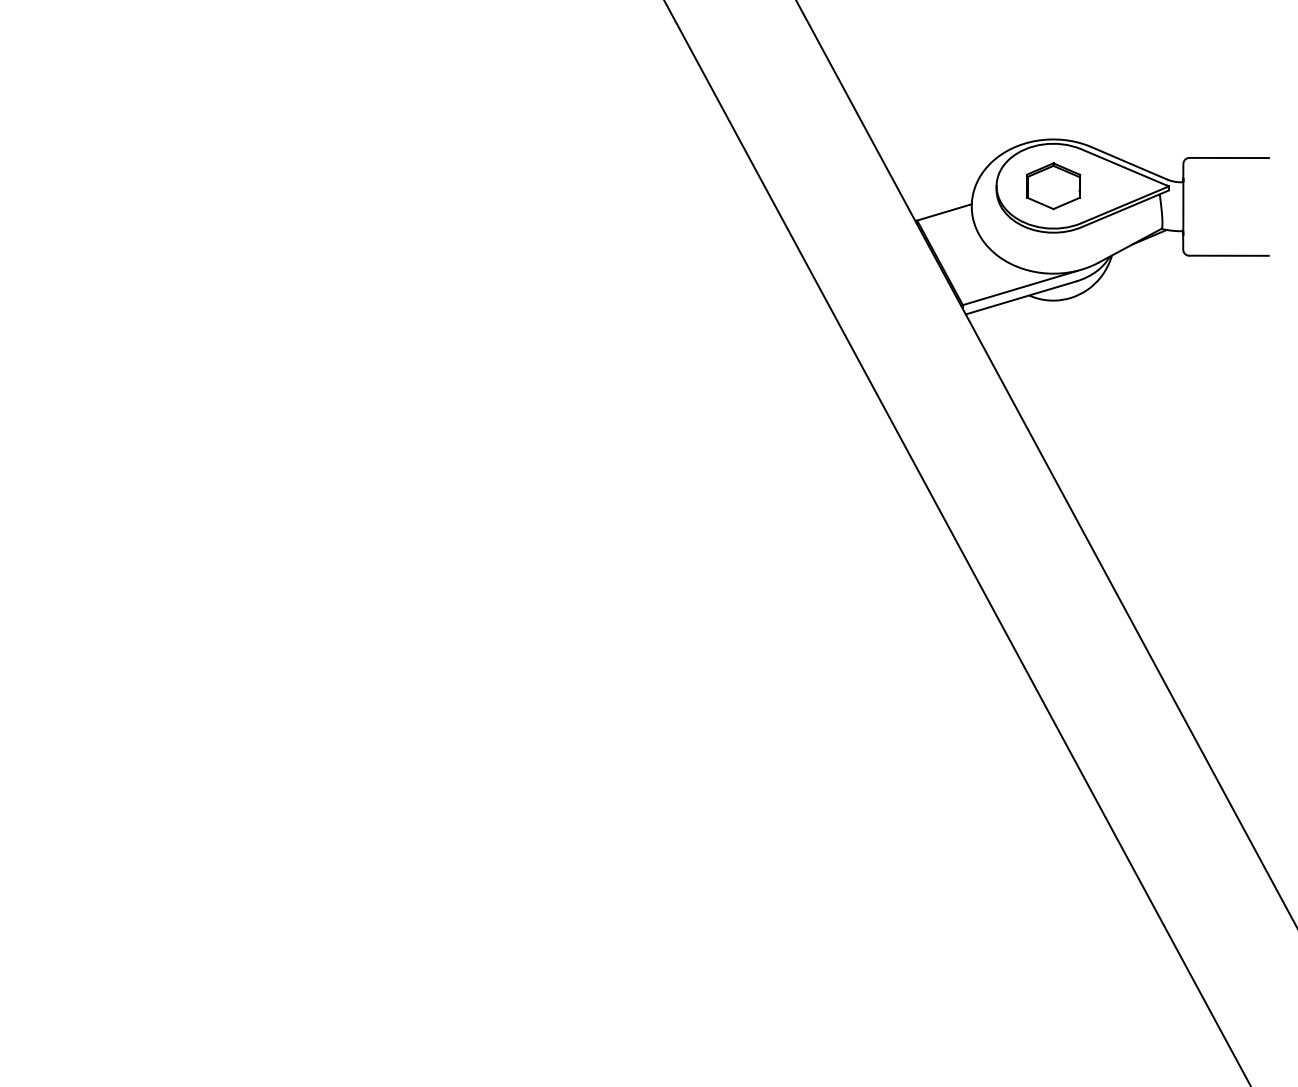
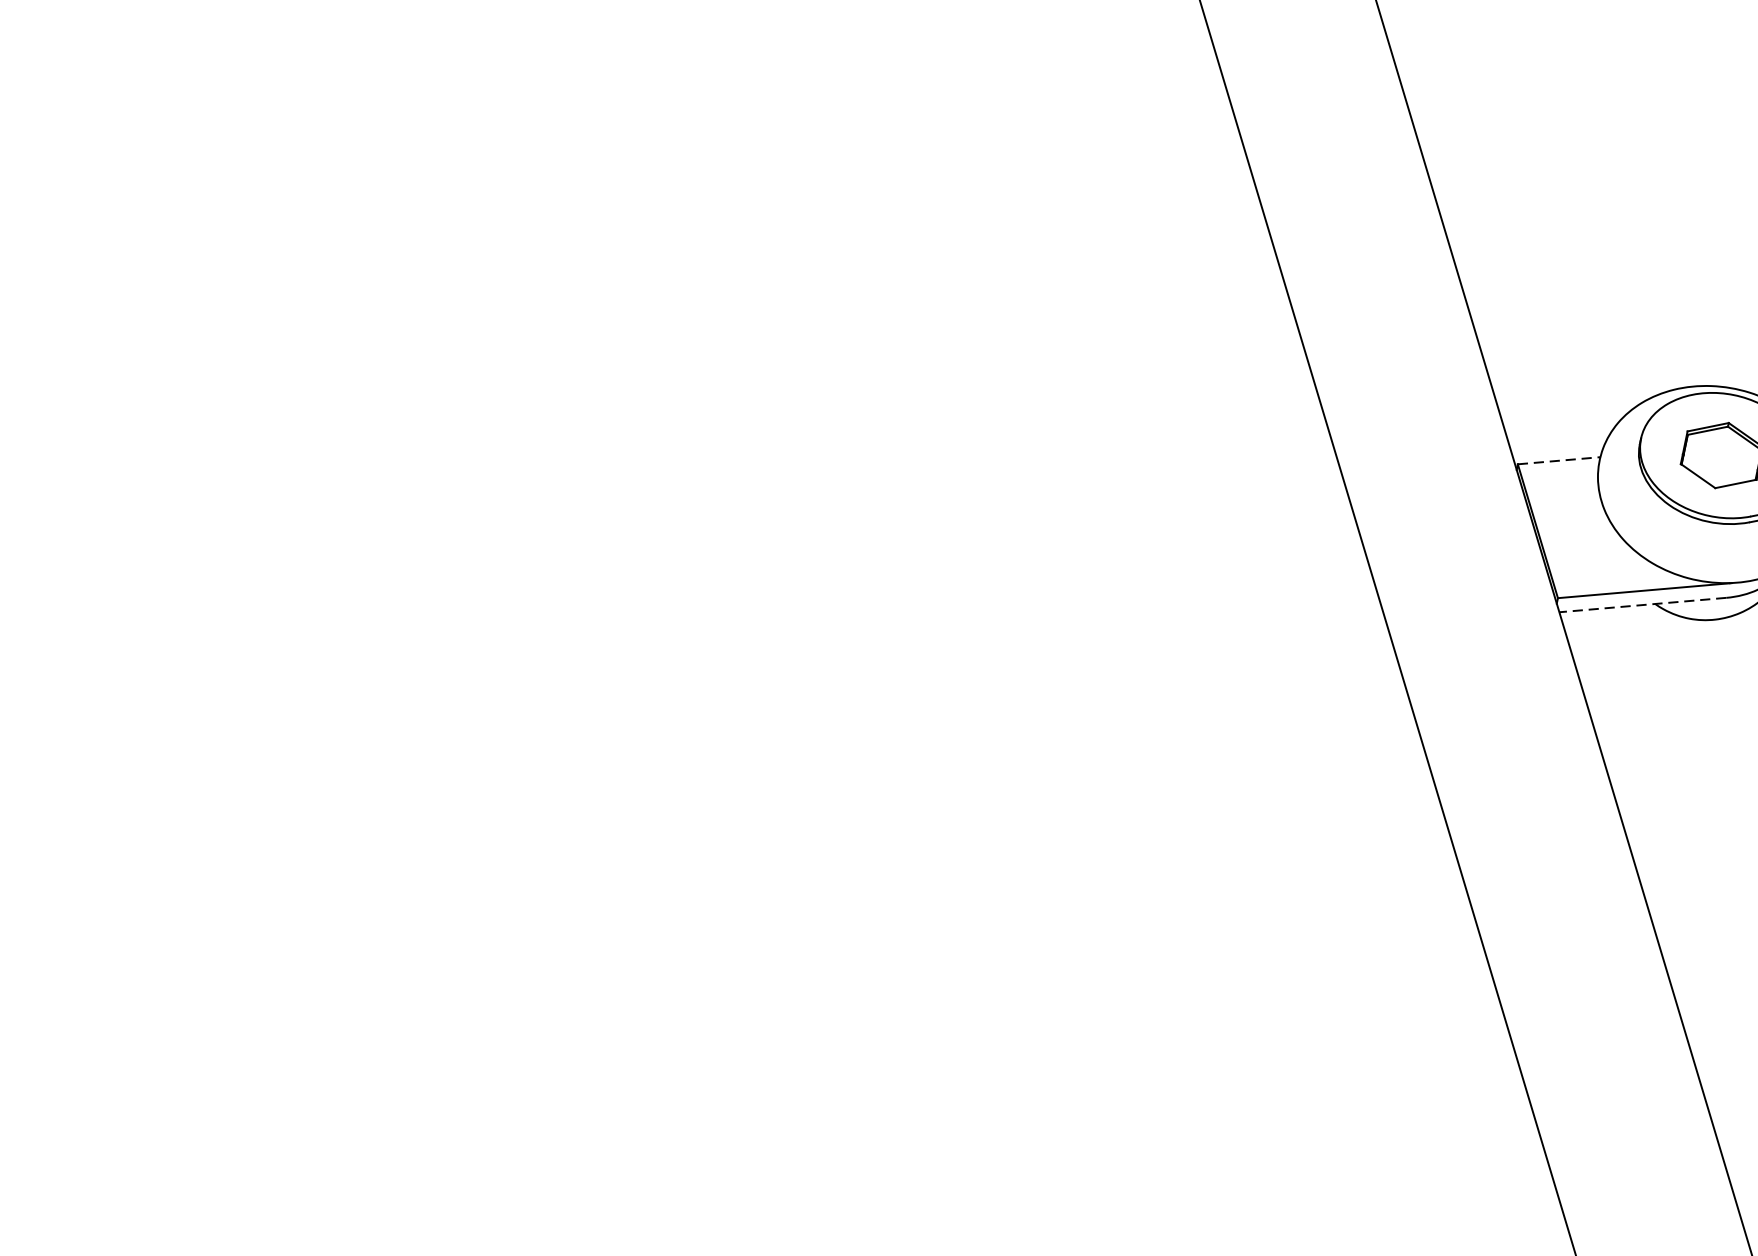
line: (944, 212) -> (1559, 460), solid -> dashed
line: (1020, 297) -> (1642, 604), solid -> dashed

